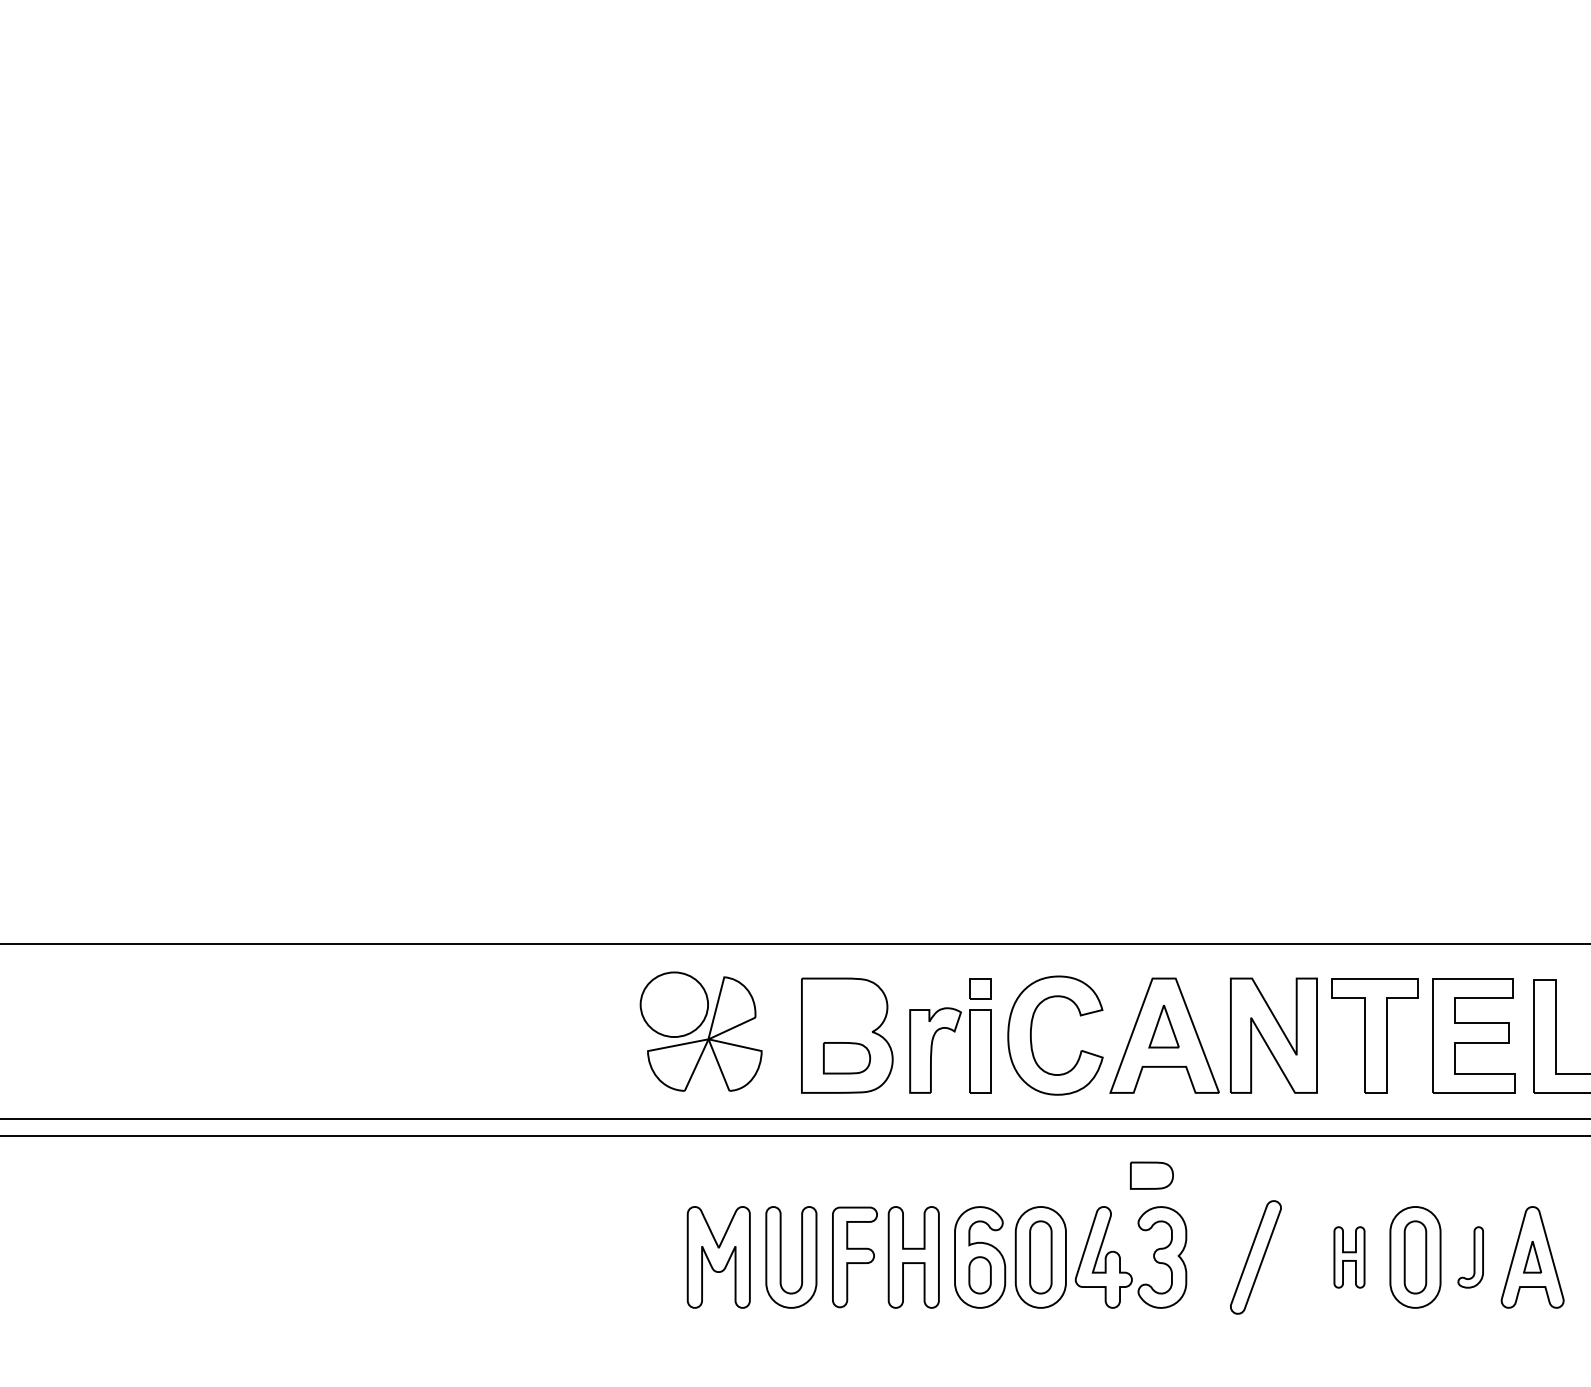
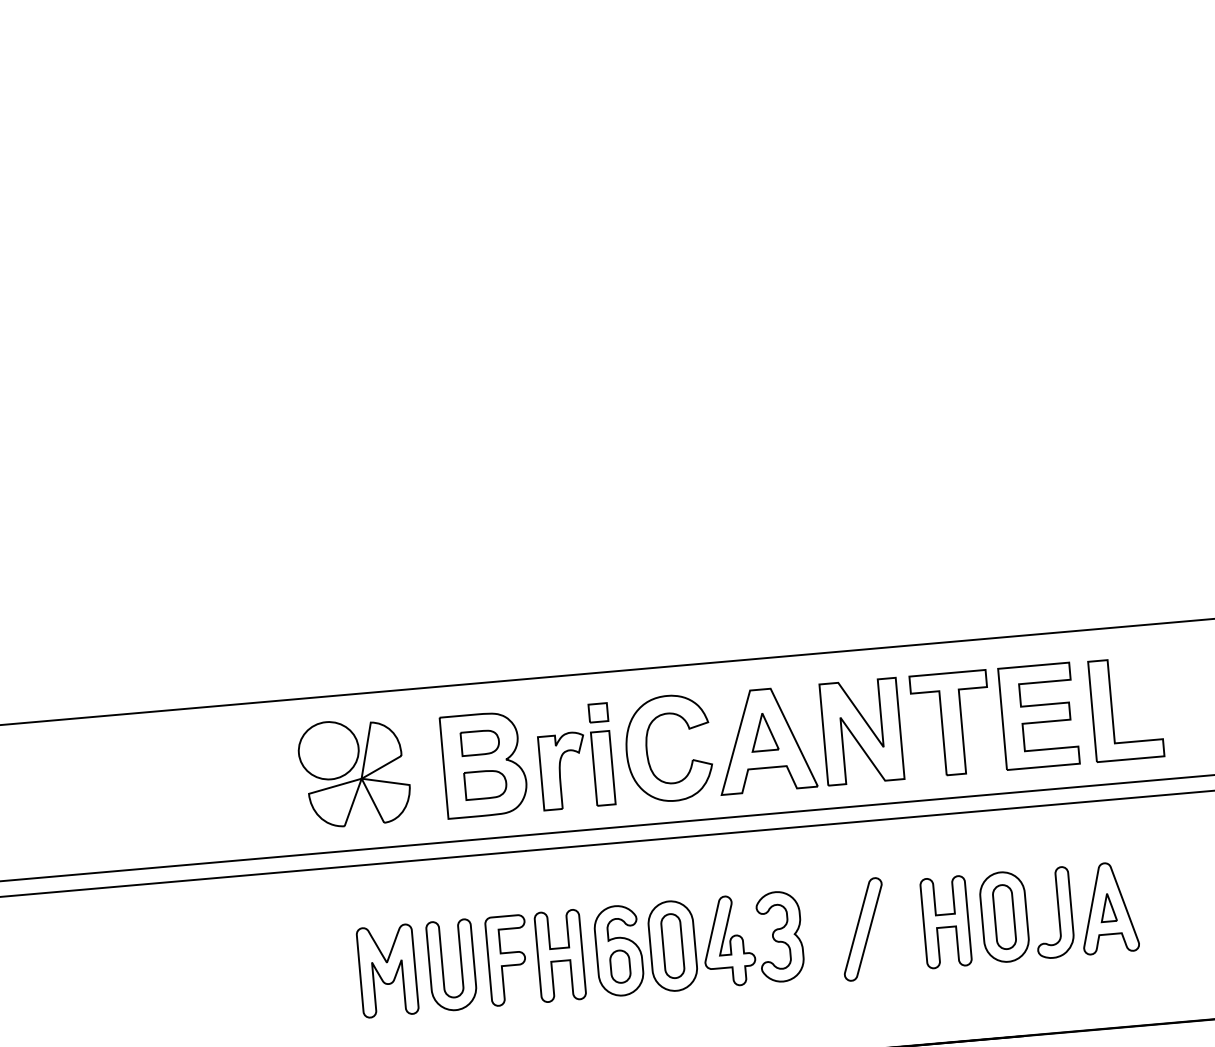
part: (1151, 1175) -> (479, 742), moved
part: (1349, 1257) -> (946, 922), size x1.67
part: (1470, 1257) -> (1053, 912), size x1.67

